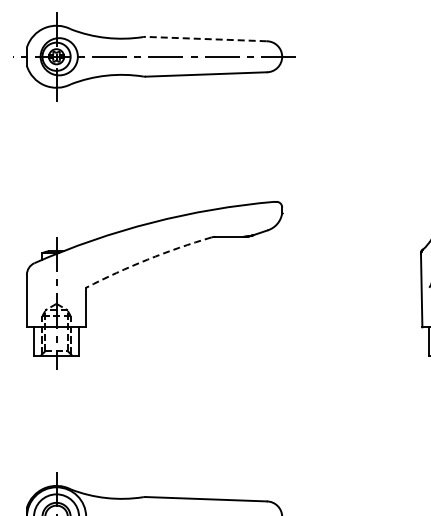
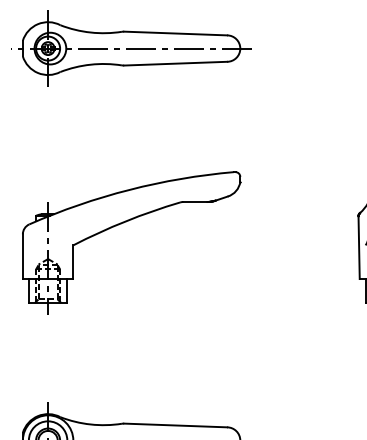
line: (205, 39) -> (174, 33), dashed -> solid
arc: (147, 259) -> (125, 221), dashed -> solid

